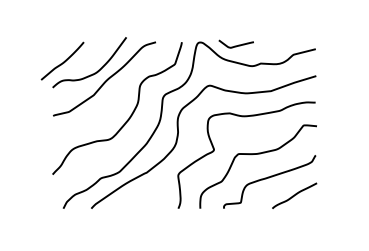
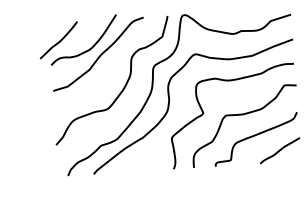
curve: (235, 45) -> (216, 15), removed

